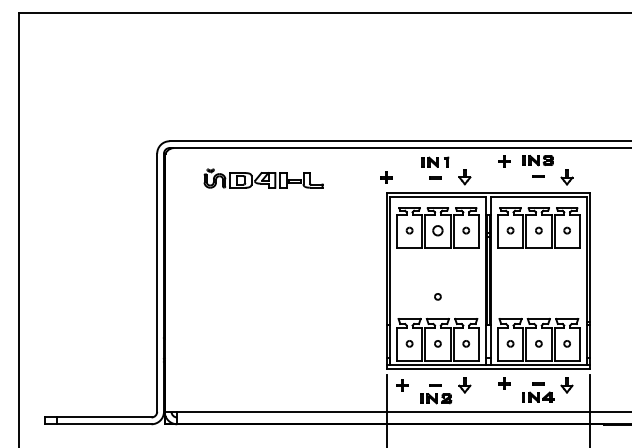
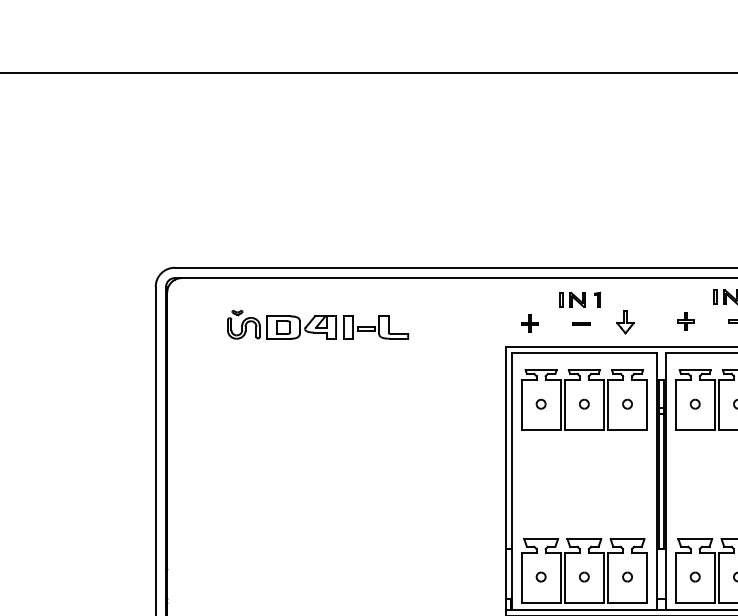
part: (504, 161) -> (685, 321), moved
part: (386, 177) -> (530, 323), moved
part: (437, 230) -> (583, 404), size x0.62
part: (437, 296) -> (583, 504), removed

